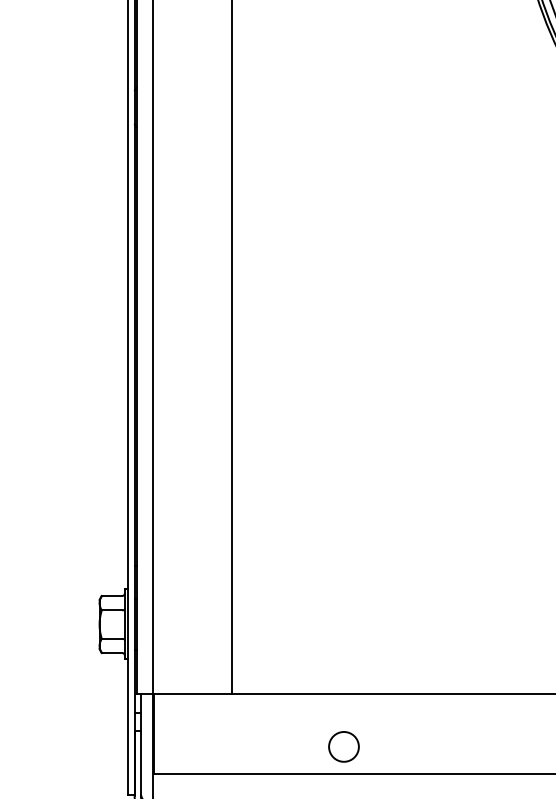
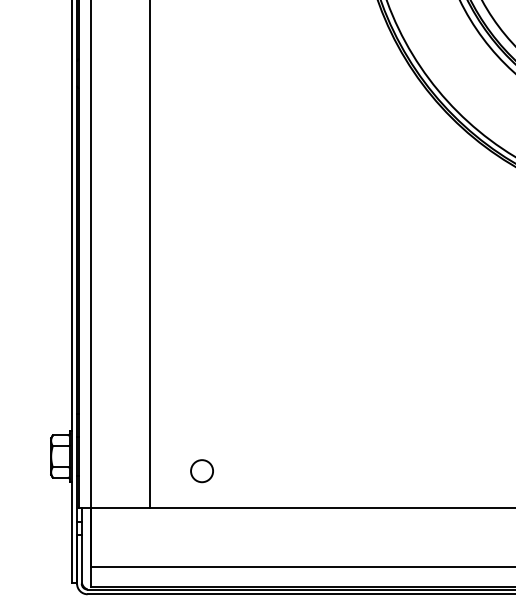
circle: (343, 747) -> (201, 471), moved

